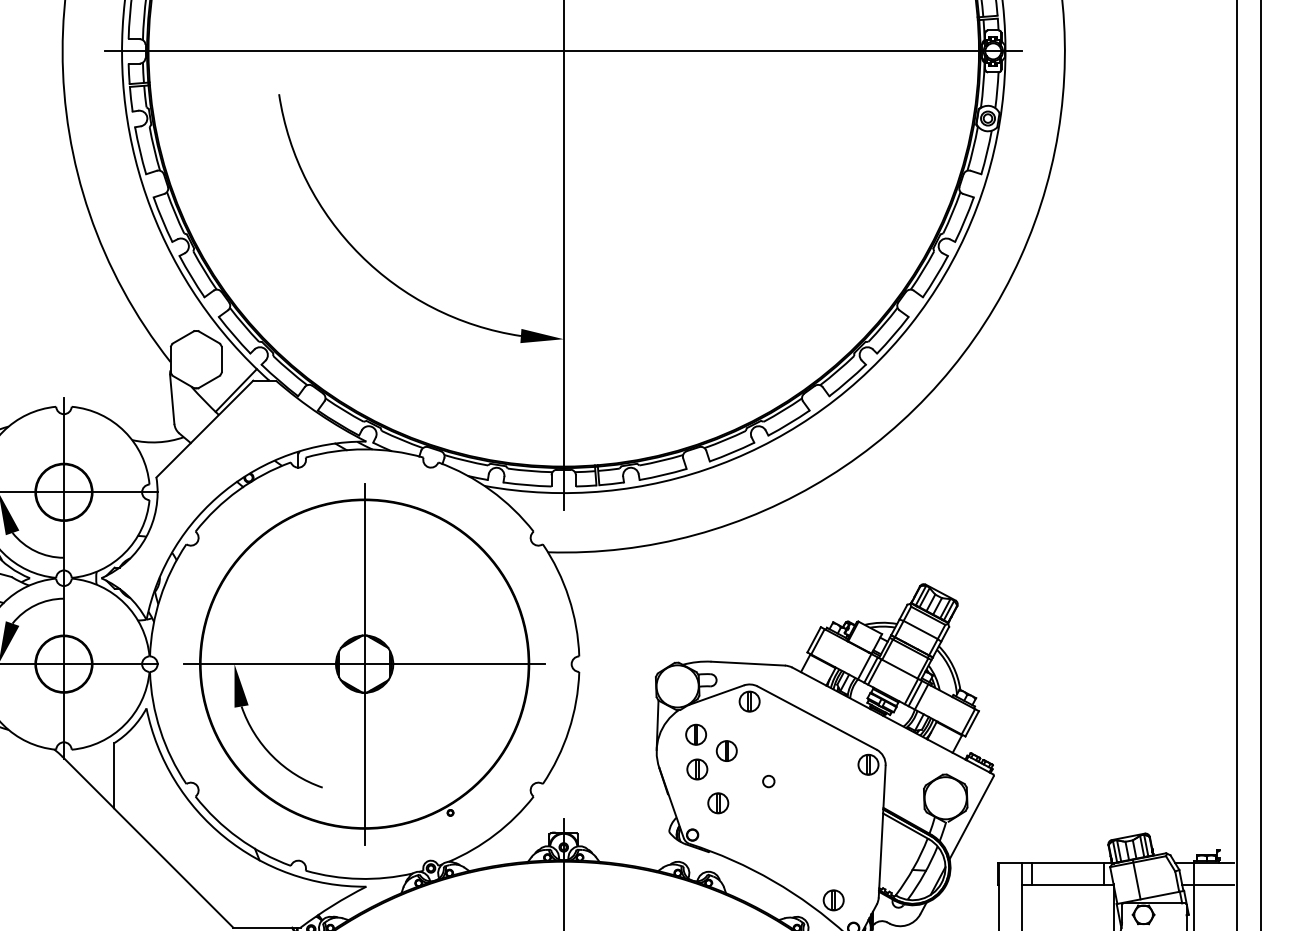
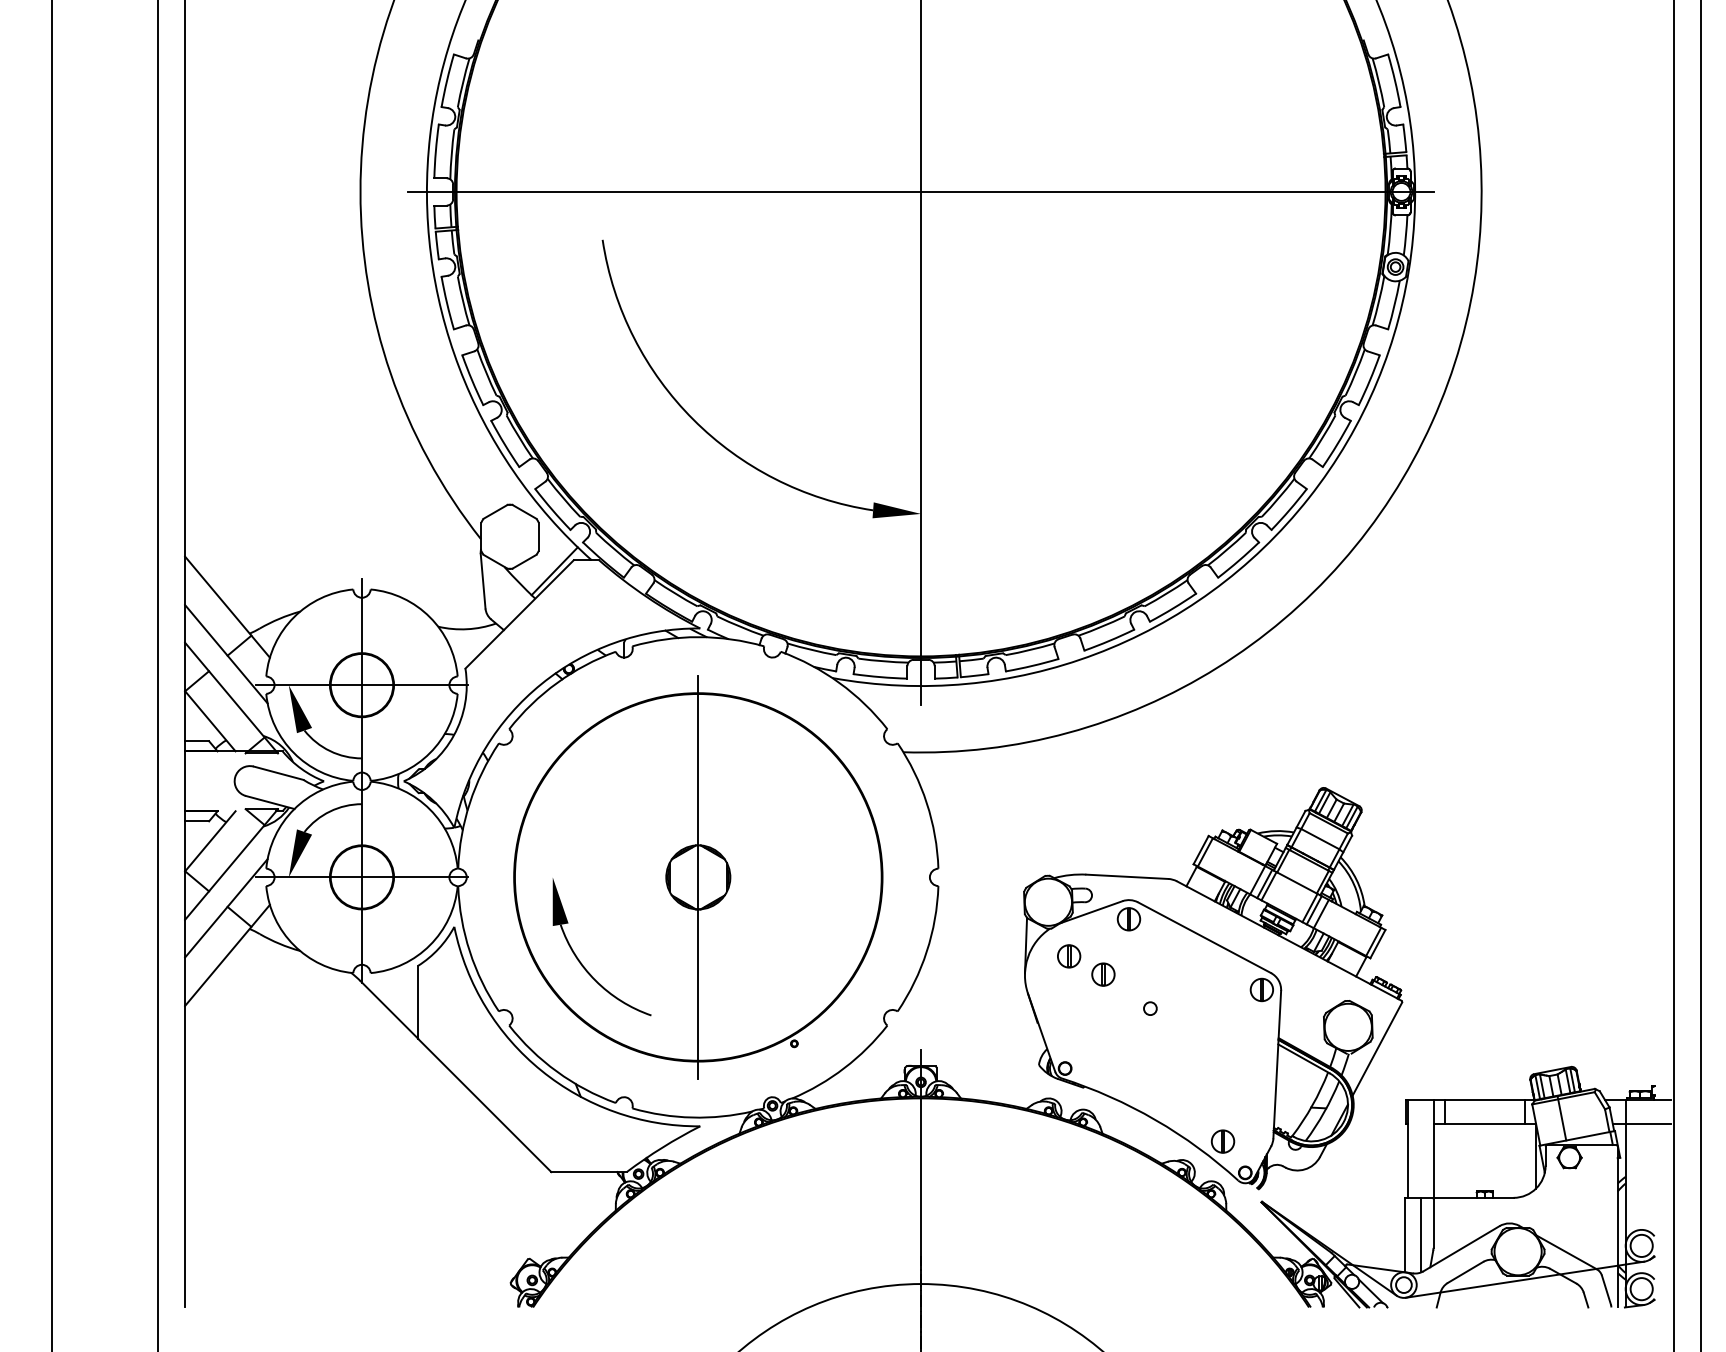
line: (364, 664) -> (698, 877), removed
part: (697, 769) -> (1070, 995), removed
part: (717, 803) -> (1093, 1033), removed

